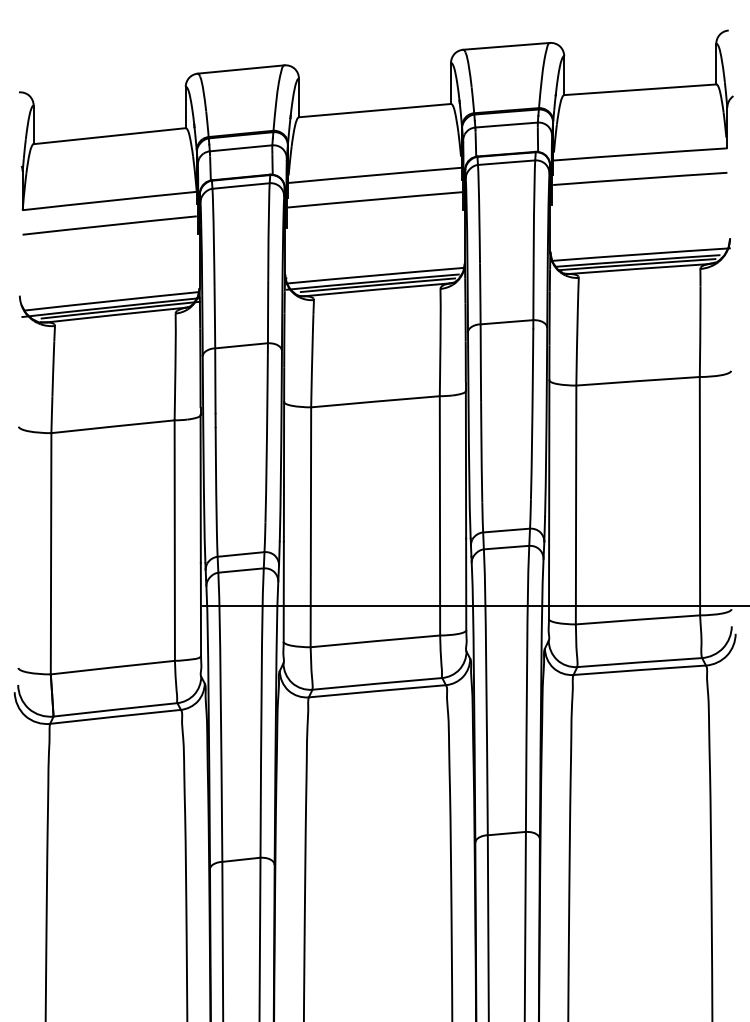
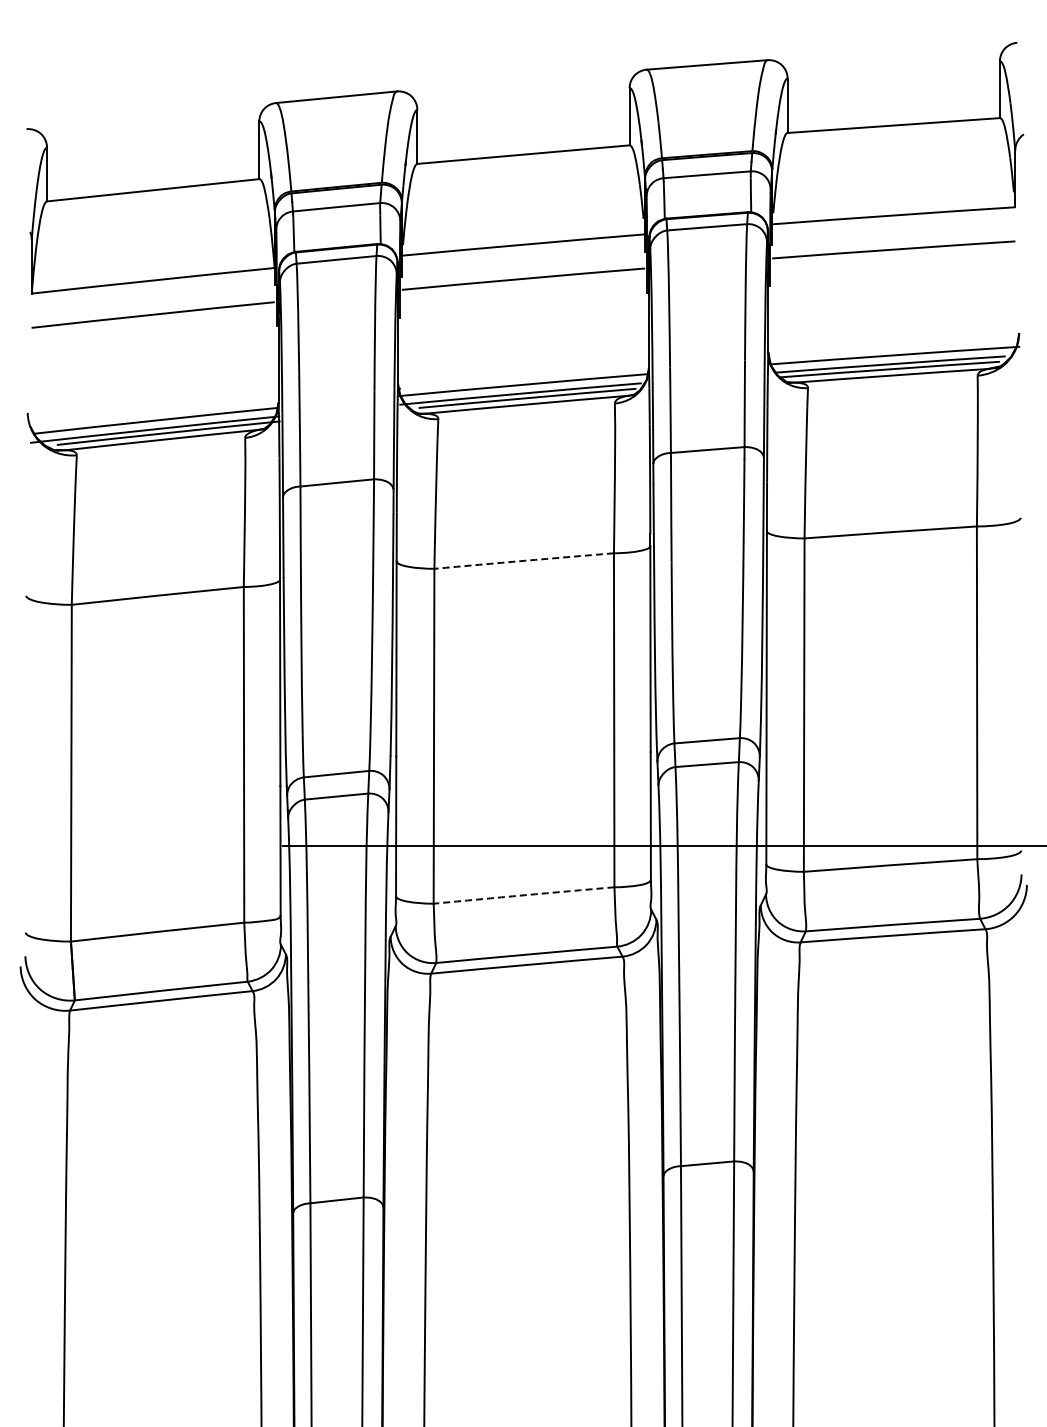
arc: (375, 401) -> (524, 560), solid -> dashed
arc: (375, 641) -> (524, 895), solid -> dashed

